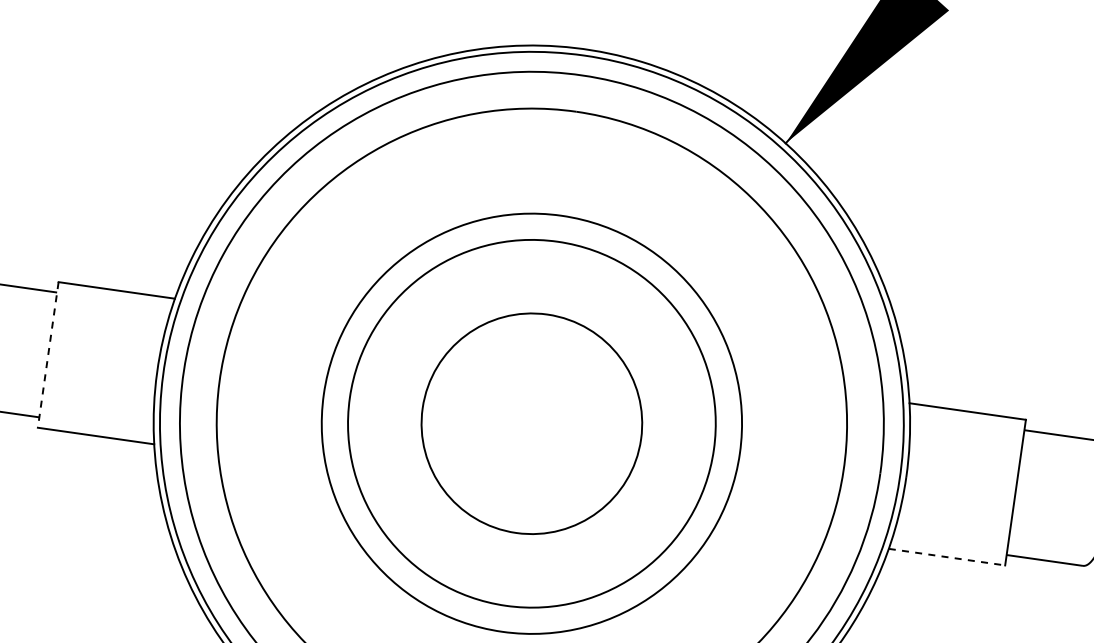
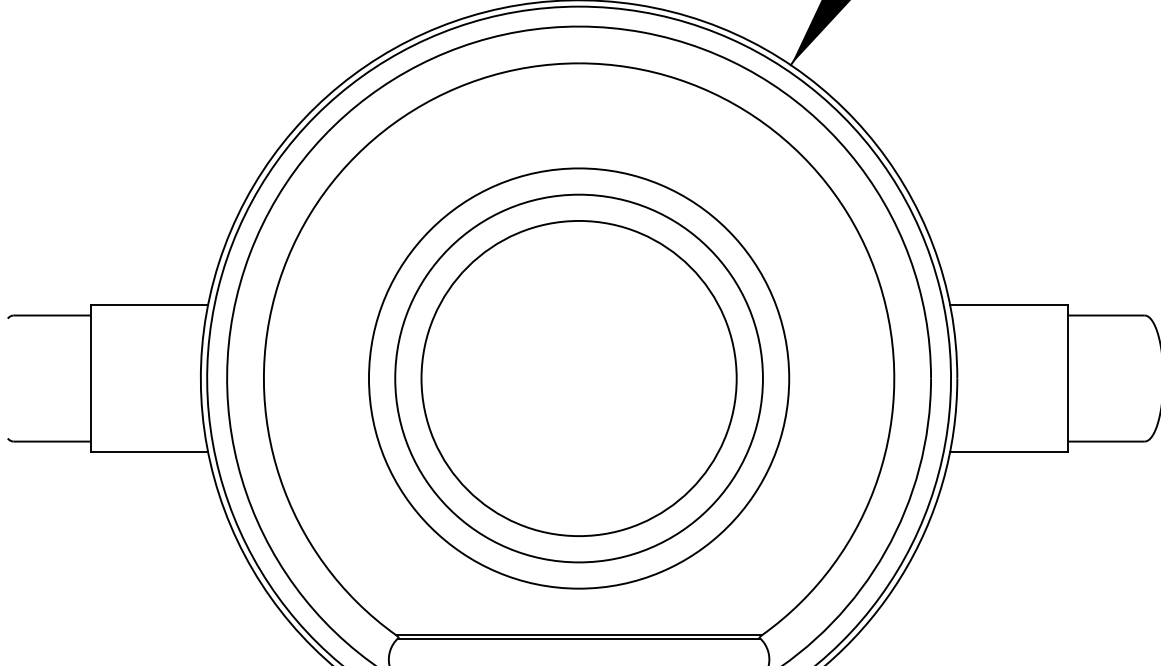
line: (48, 354) -> (90, 378), dashed -> solid
circle: (531, 423) -> (578, 378), size x1.43
line: (946, 557) -> (1008, 452), dashed -> solid

